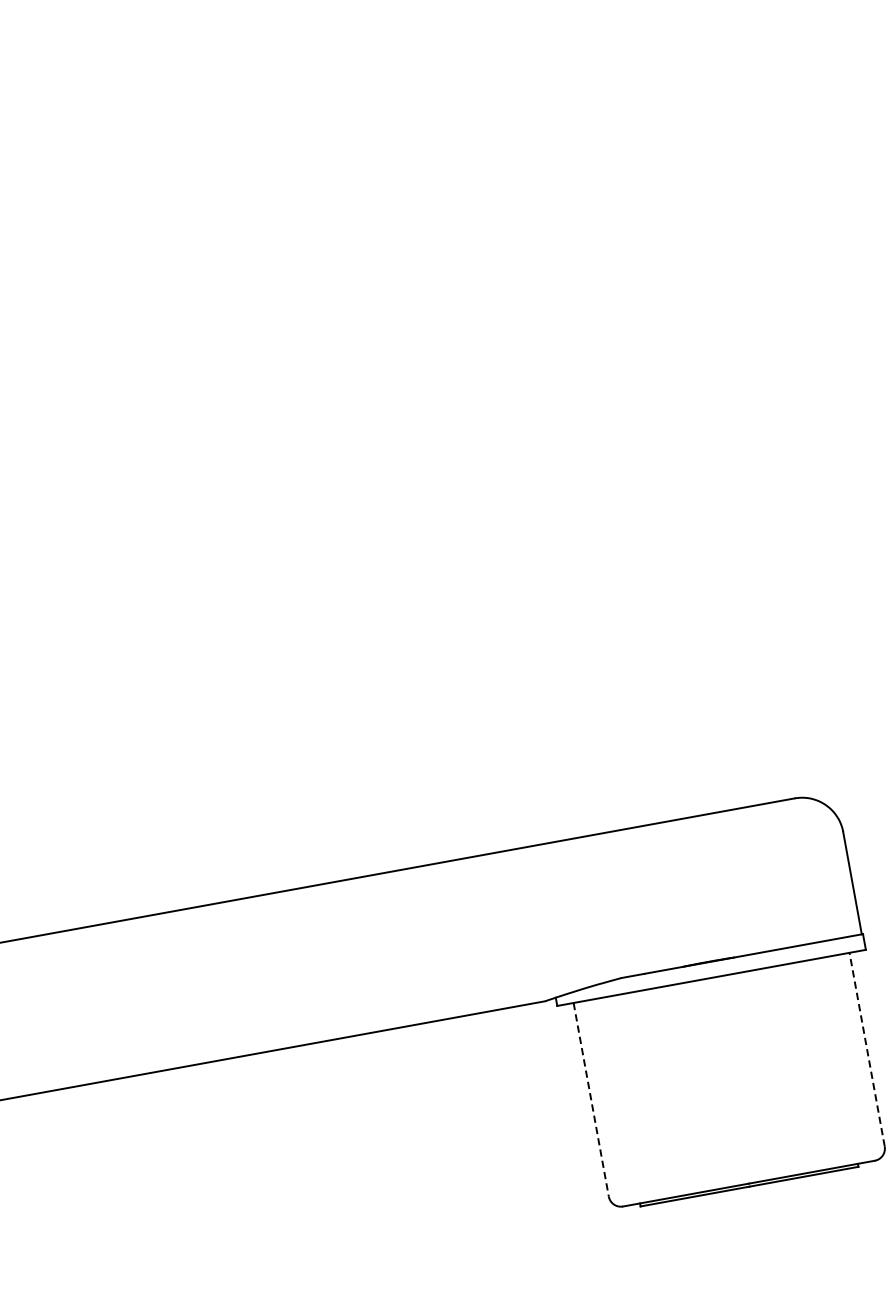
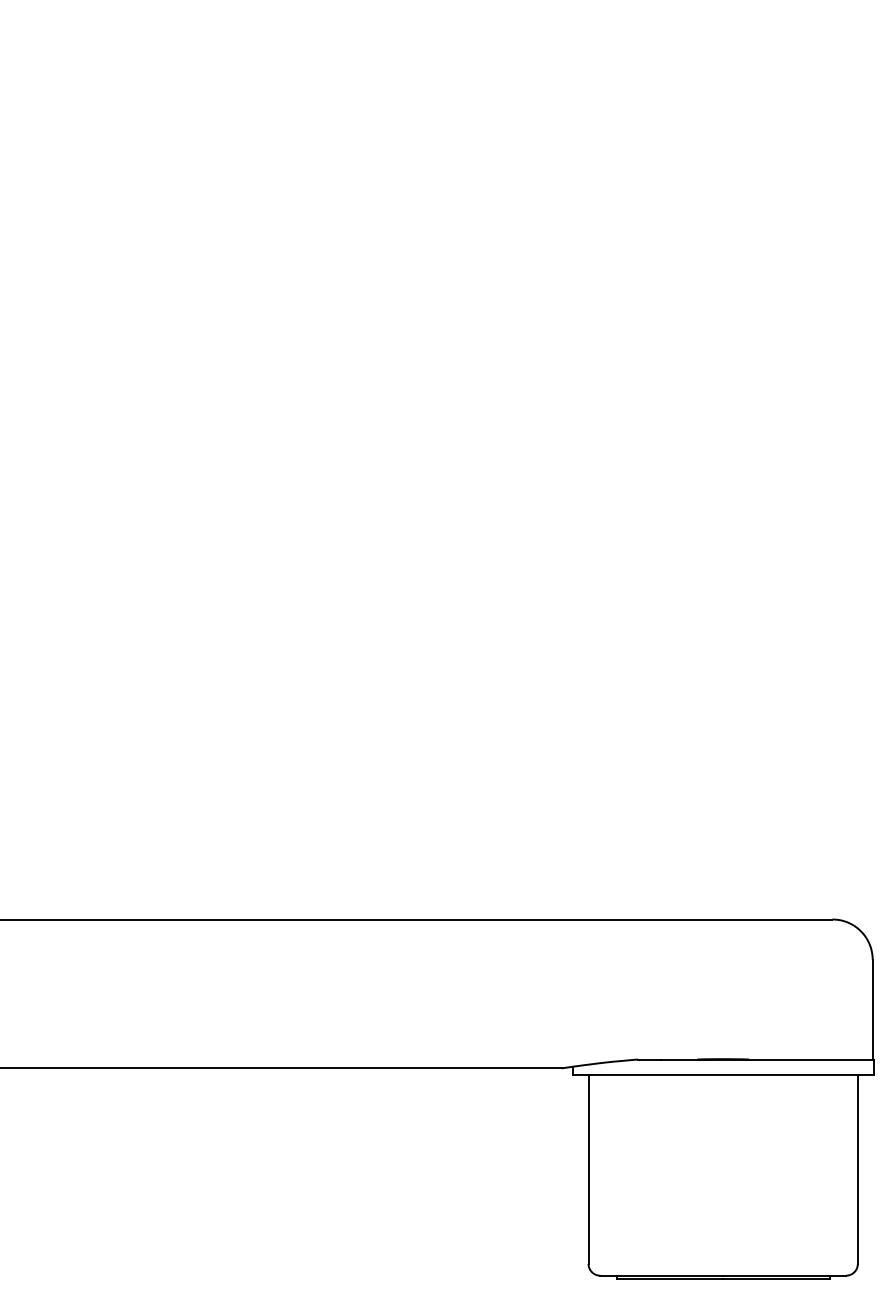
line: (866, 1049) -> (857, 1169), dashed -> solid
line: (591, 1099) -> (588, 1169), dashed -> solid

